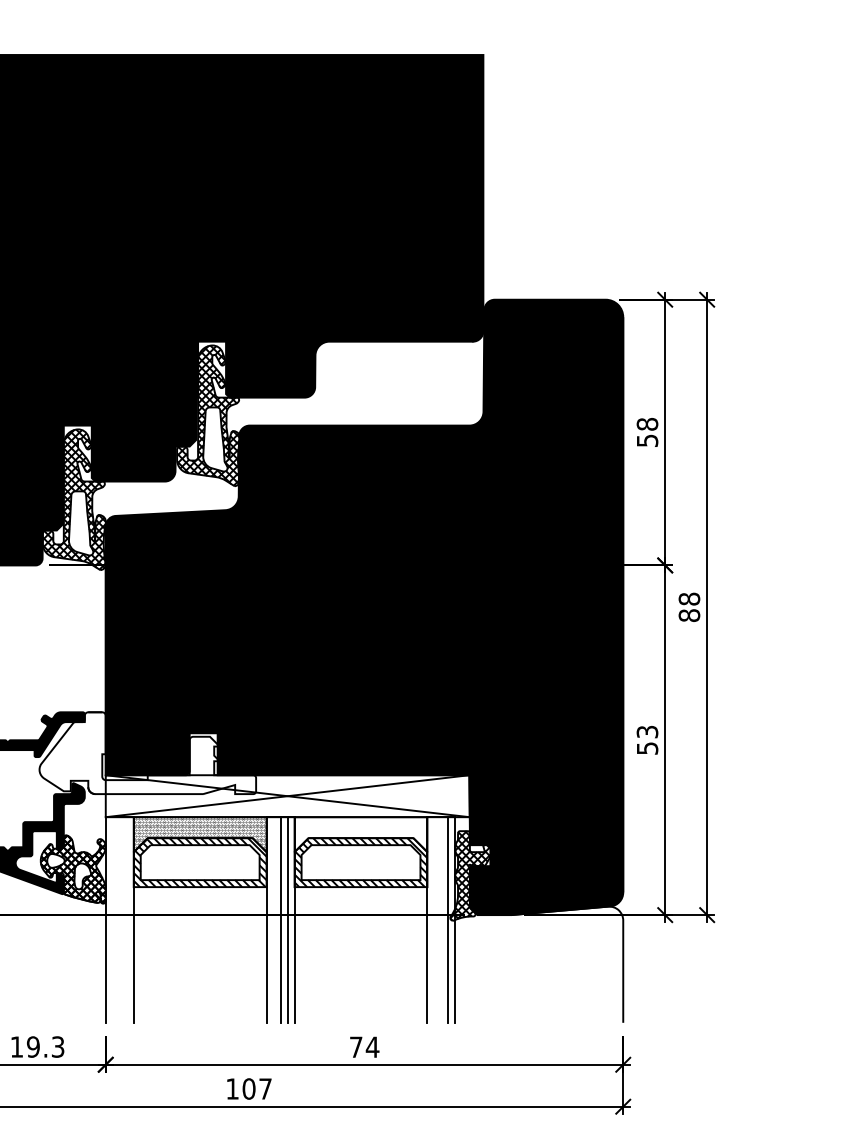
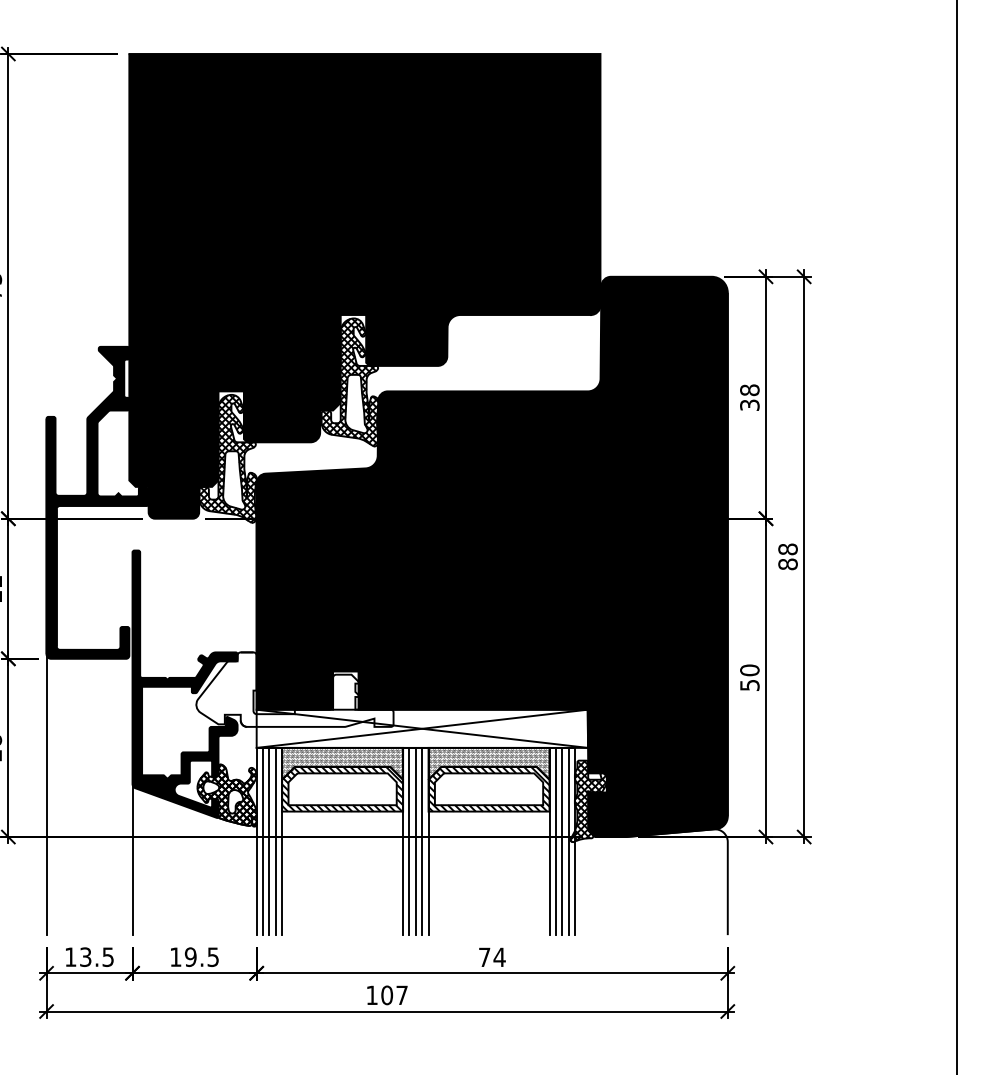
text: (647, 439) -> (749, 404), 58 -> 38
text: (647, 732) -> (749, 670), 53 -> 50
hatch: (360, 834) -> (488, 763), added
line: (113, 919) -> (263, 841), added
line: (119, 919) -> (269, 841), added
line: (126, 919) -> (275, 841), added
line: (273, 919) -> (409, 841), added
line: (434, 919) -> (555, 841), added
line: (441, 919) -> (562, 841), added
text: (58, 1046) -> (213, 956), 19.3 -> 19.5

